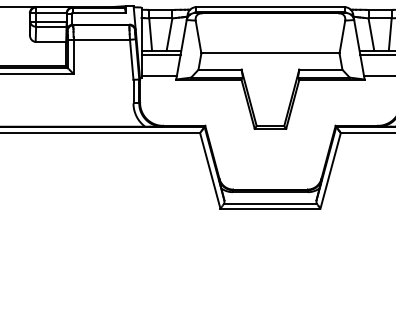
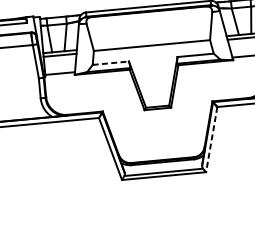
line: (220, 69) -> (111, 62), solid -> dashed
line: (330, 171) -> (211, 140), solid -> dashed

